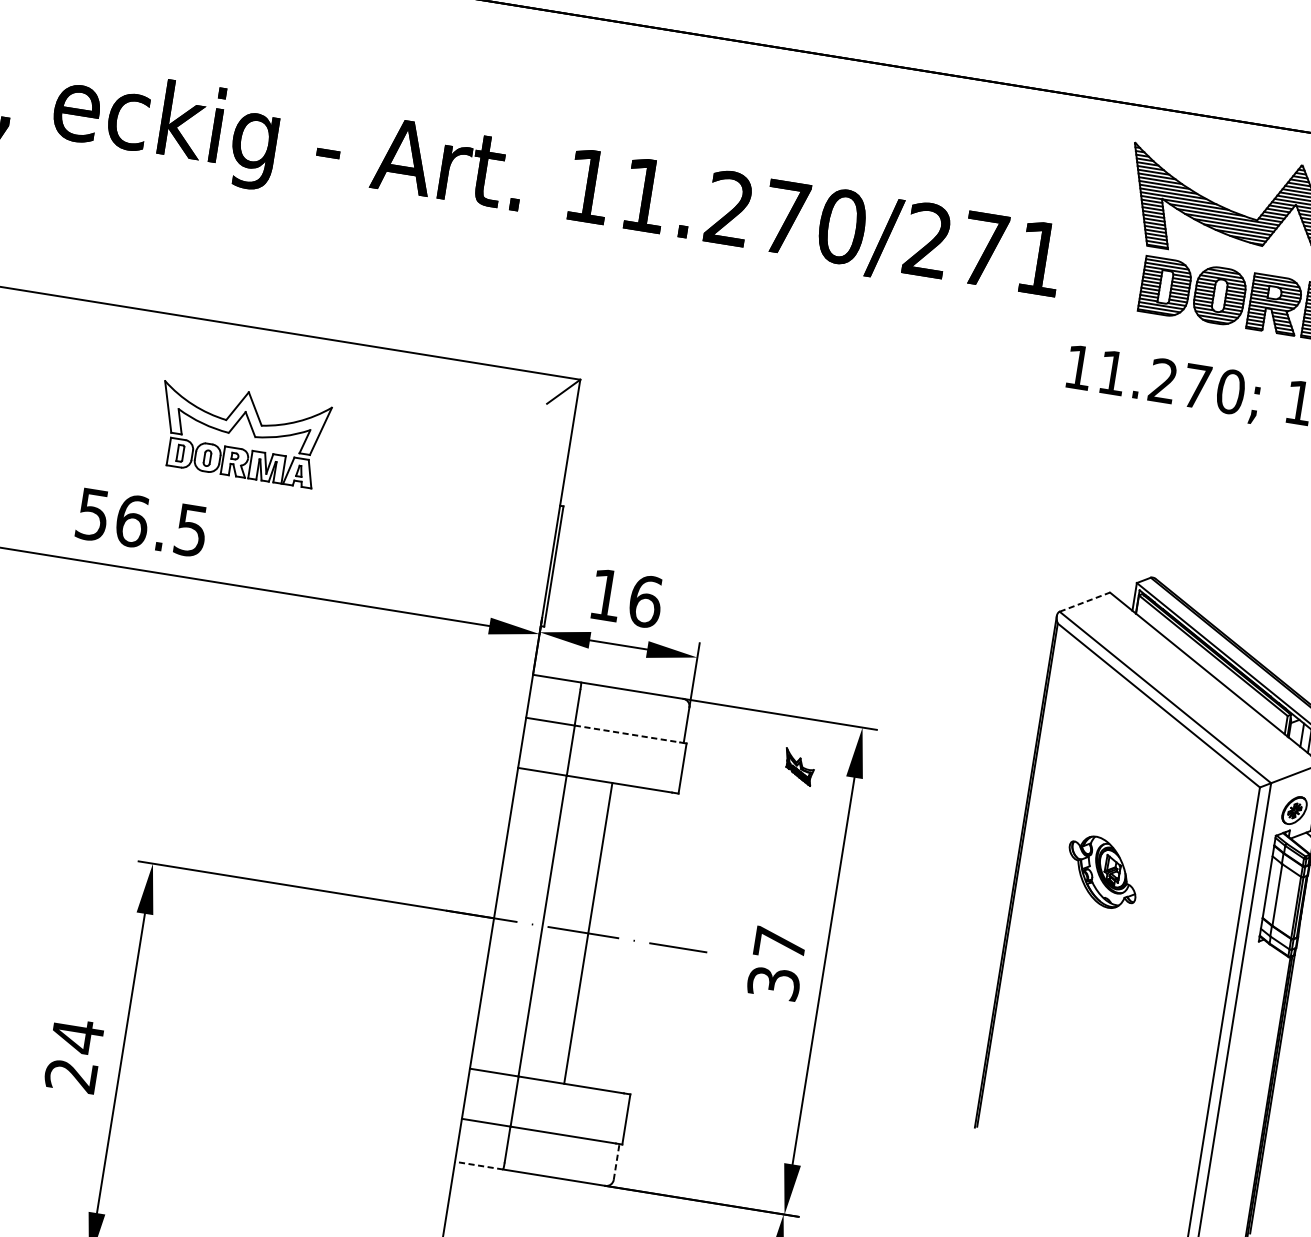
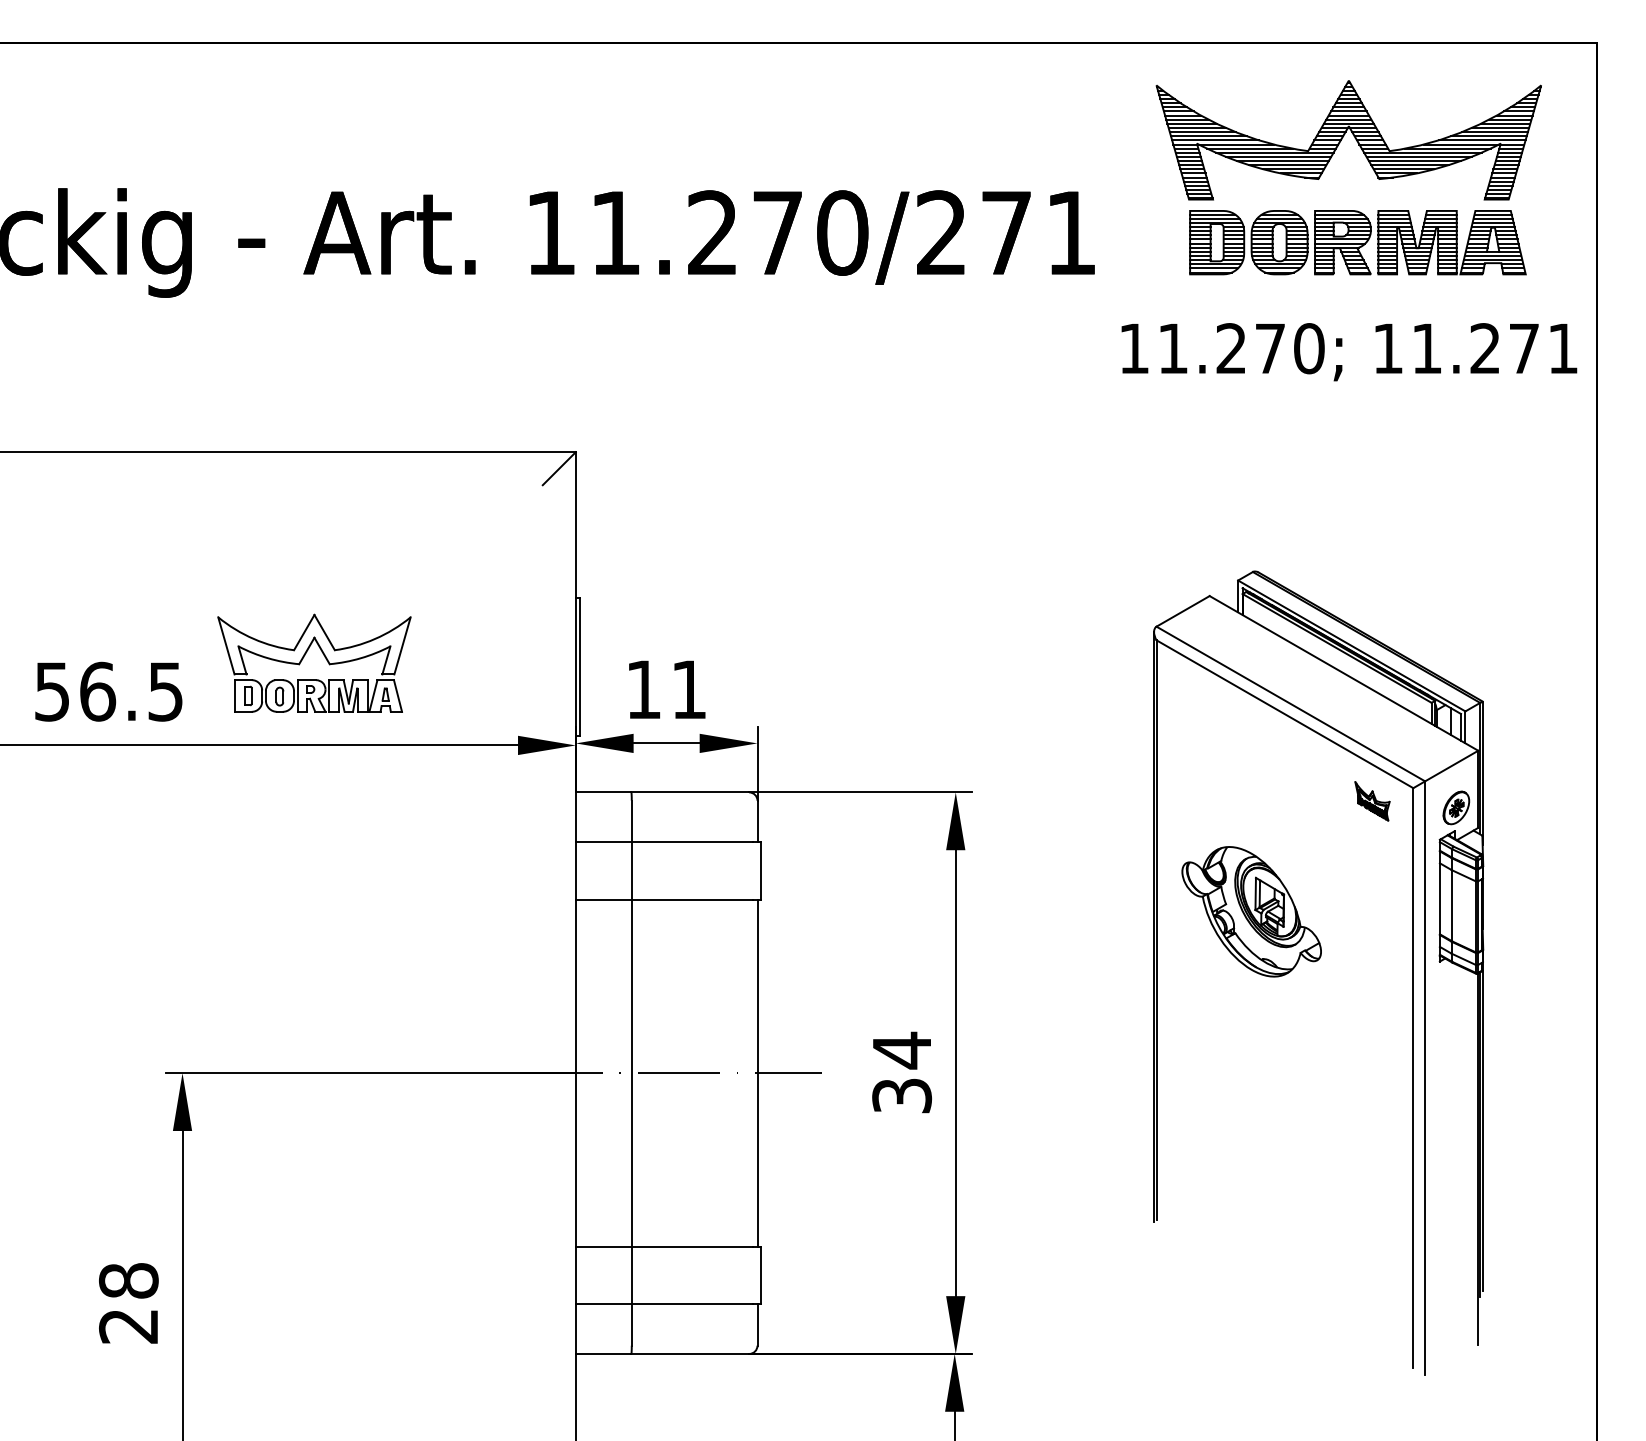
part: (234, 427) -> (304, 657), moved
text: (645, 601) -> (689, 689), 16 -> 11
line: (1085, 602) -> (1183, 611), dashed -> solid
line: (627, 733) -> (692, 841), dashed -> solid
part: (799, 767) -> (1372, 801), moved
part: (1102, 871) -> (1251, 911), size x1.67
line: (588, 932) -> (757, 1072), moved
text: (779, 943) -> (901, 1050), 37 -> 34
text: (77, 1036) -> (128, 1281), 24 -> 28
line: (616, 1162) -> (757, 1325), dashed -> solid
line: (479, 1165) -> (603, 1353), dashed -> solid

